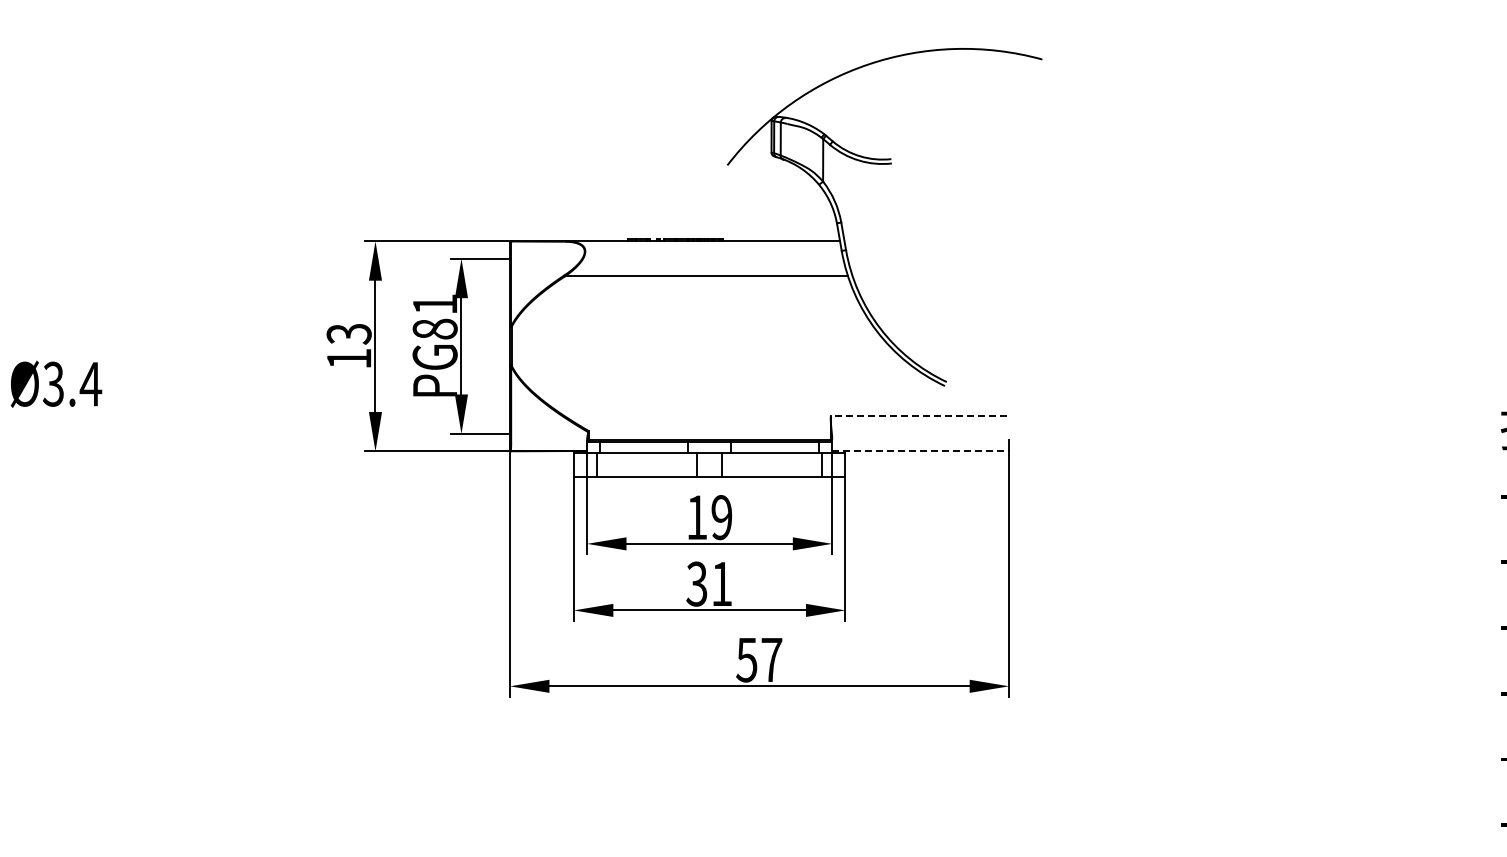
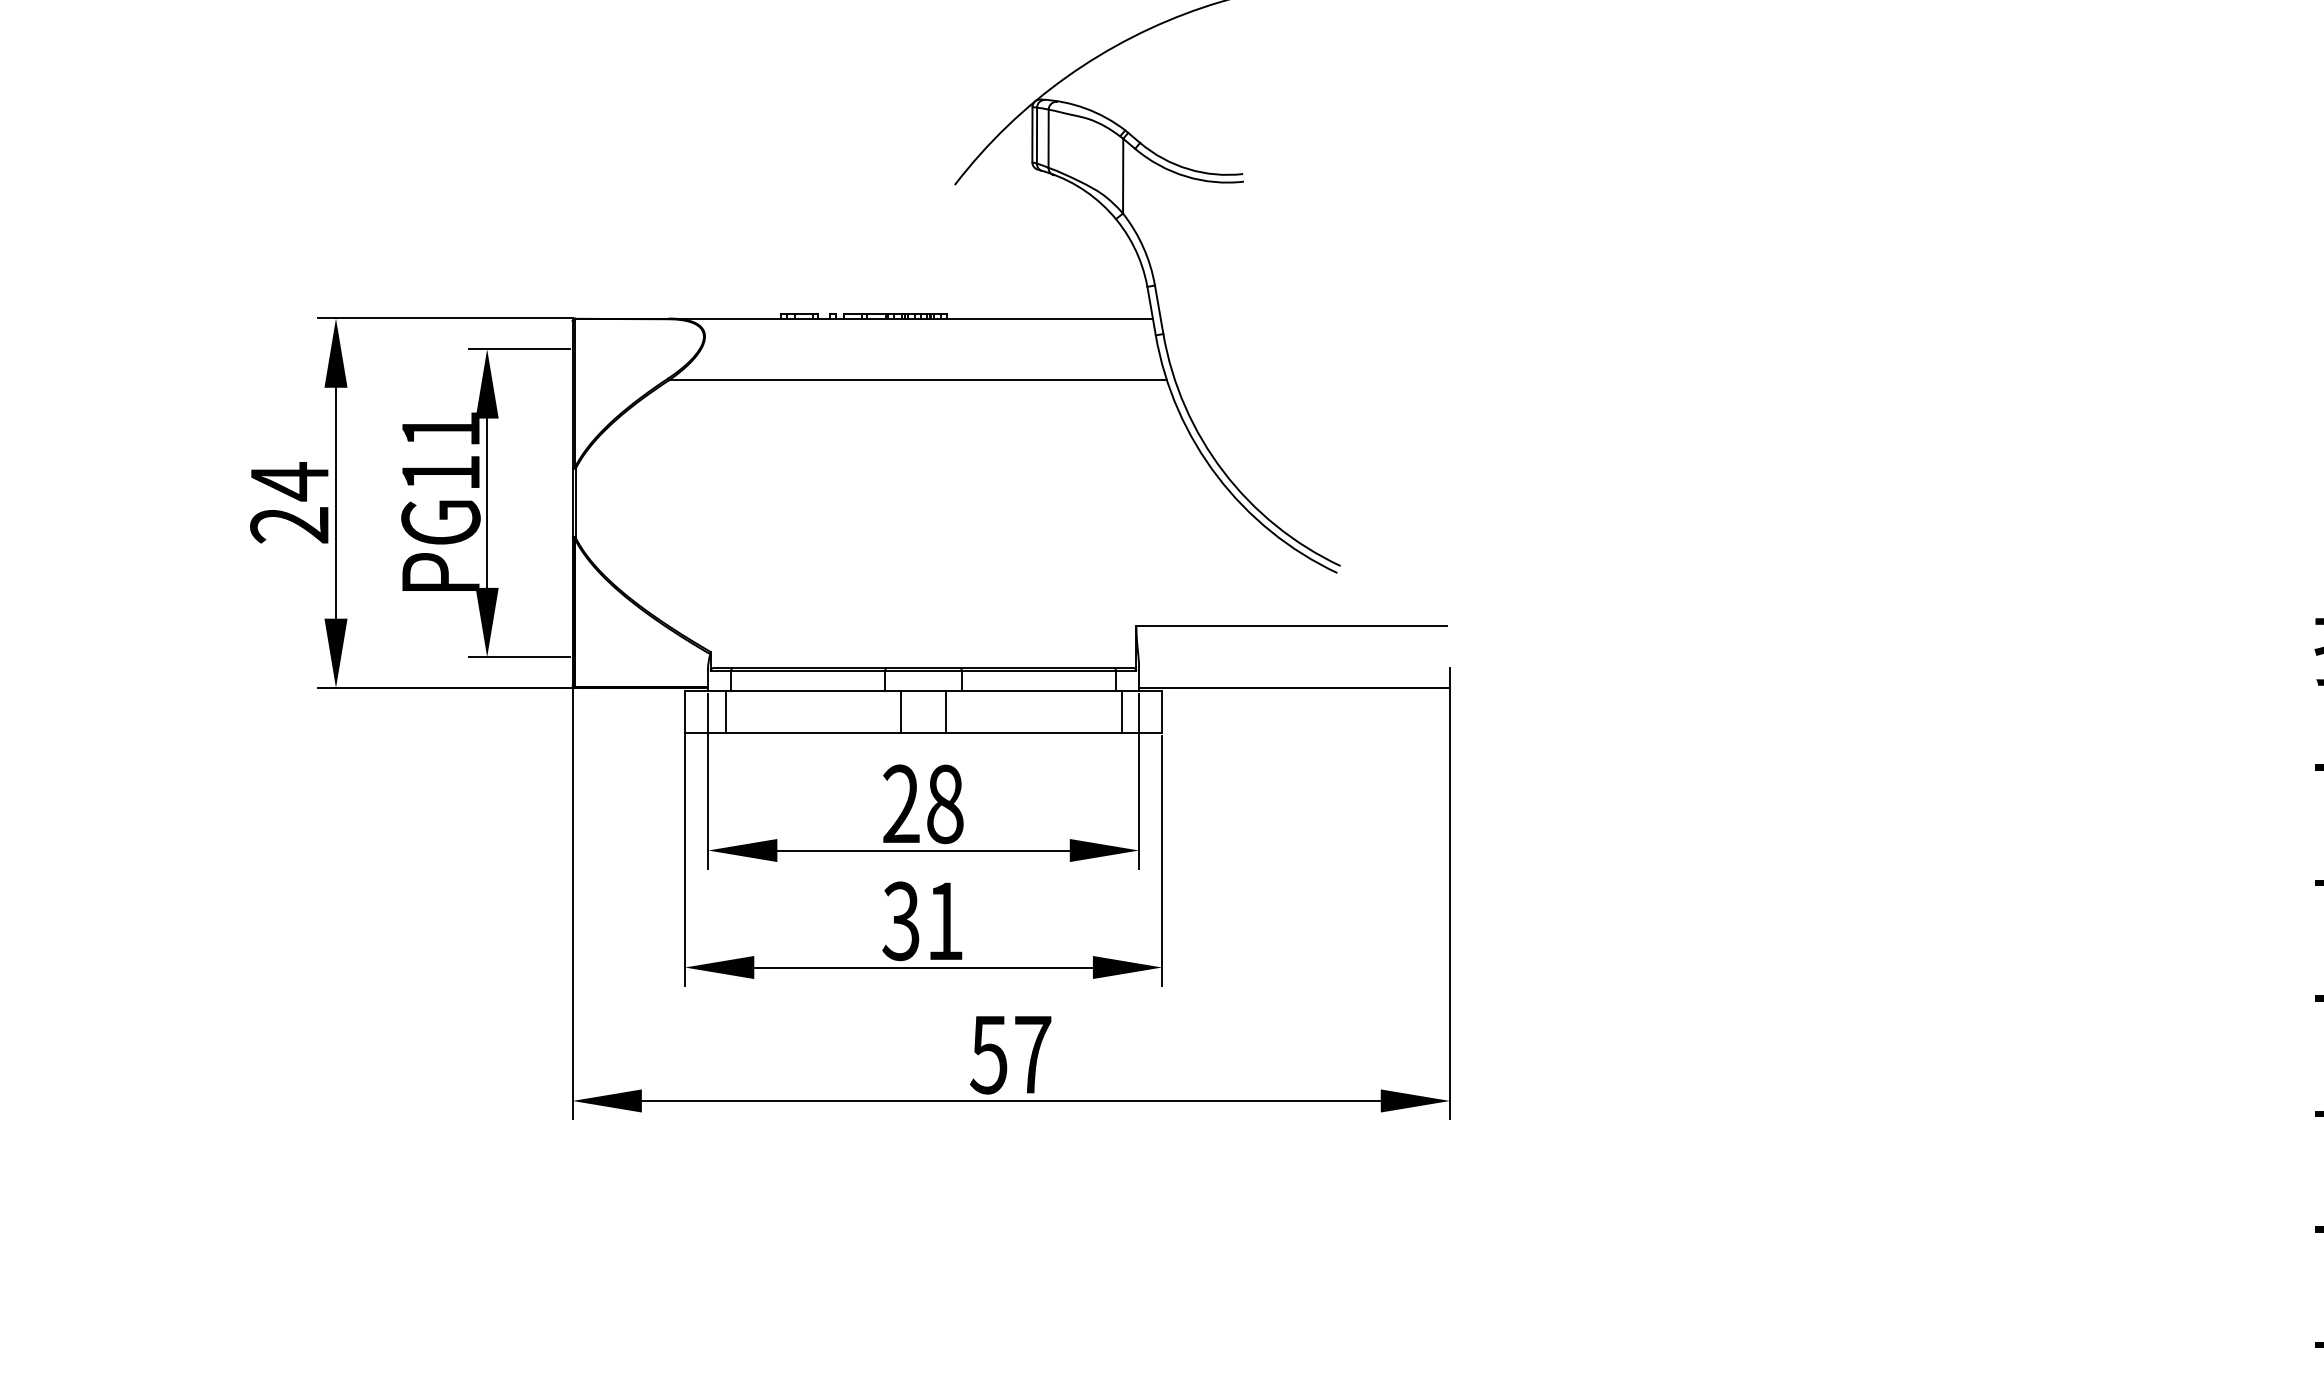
text: (434, 328) -> (439, 471), PG81 -> PG11
text: (348, 345) -> (288, 501), 13 -> 24
line: (918, 416) -> (1290, 626), dashed -> solid
line: (921, 451) -> (1296, 688), dashed -> solid
text: (709, 517) -> (923, 804), 19 -> 28

